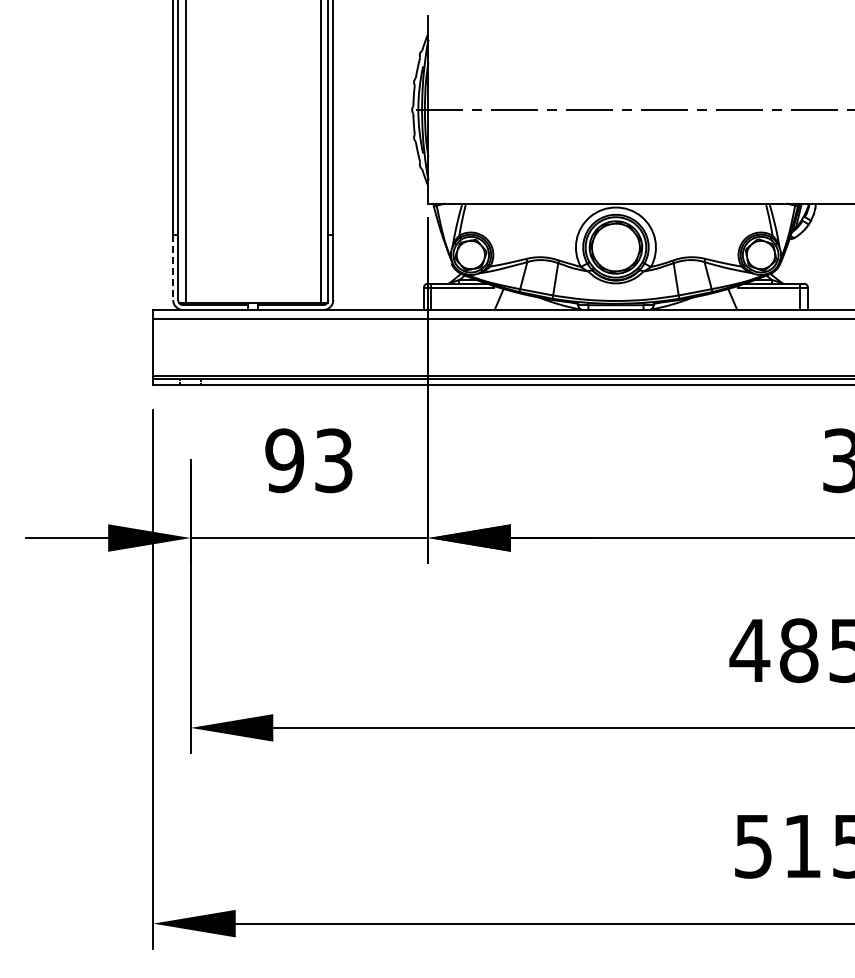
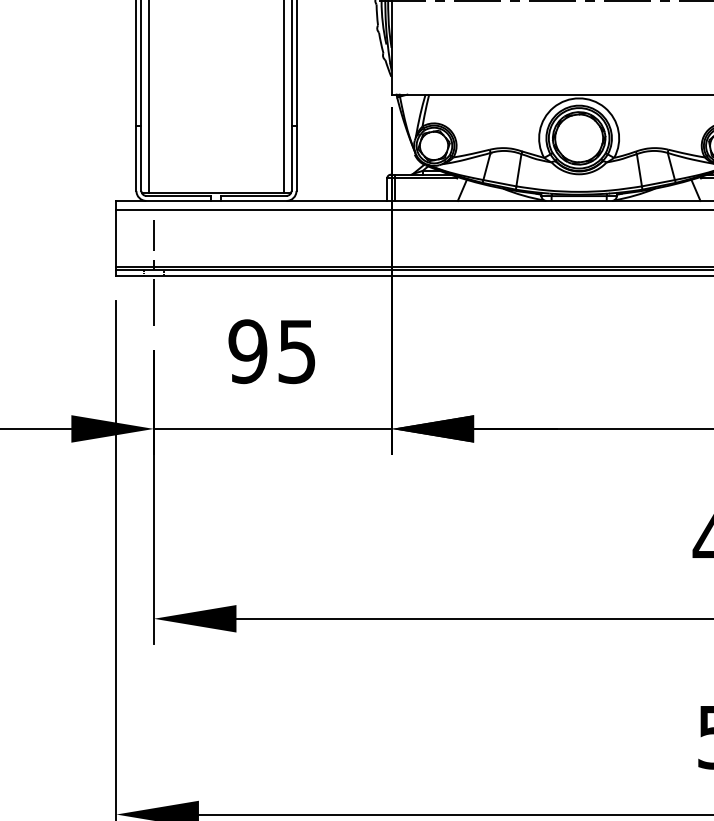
line: (173, 267) -> (136, 158), dashed -> solid
line: (190, 381) -> (153, 272), added
text: (333, 460) -> (296, 351), 93 -> 95

